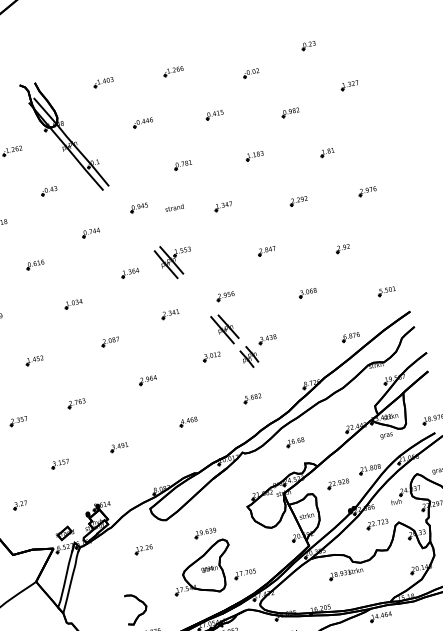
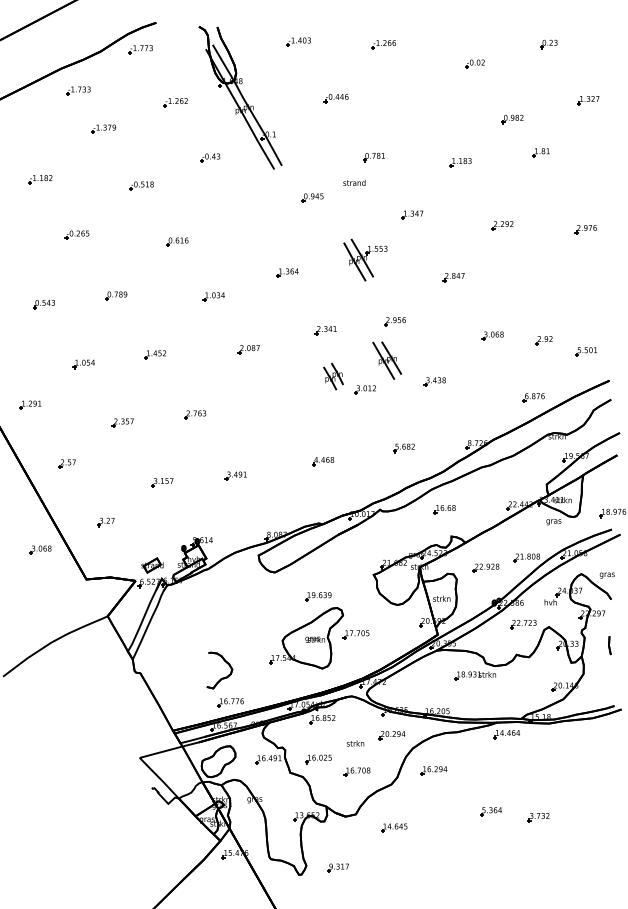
part: (214, 115) -> (422, 105), removed
part: (326, 152) -> (540, 152), moved
text: (174, 207) -> (354, 182), moved
part: (91, 232) -> (250, 216), removed
part: (342, 248) -> (543, 340), moved
part: (174, 261) -> (365, 259), moved
part: (249, 357) -> (333, 376), moved
part: (147, 380) -> (284, 403), removed
part: (143, 549) -> (241, 601), removed
part: (244, 574) -> (355, 634), moved

